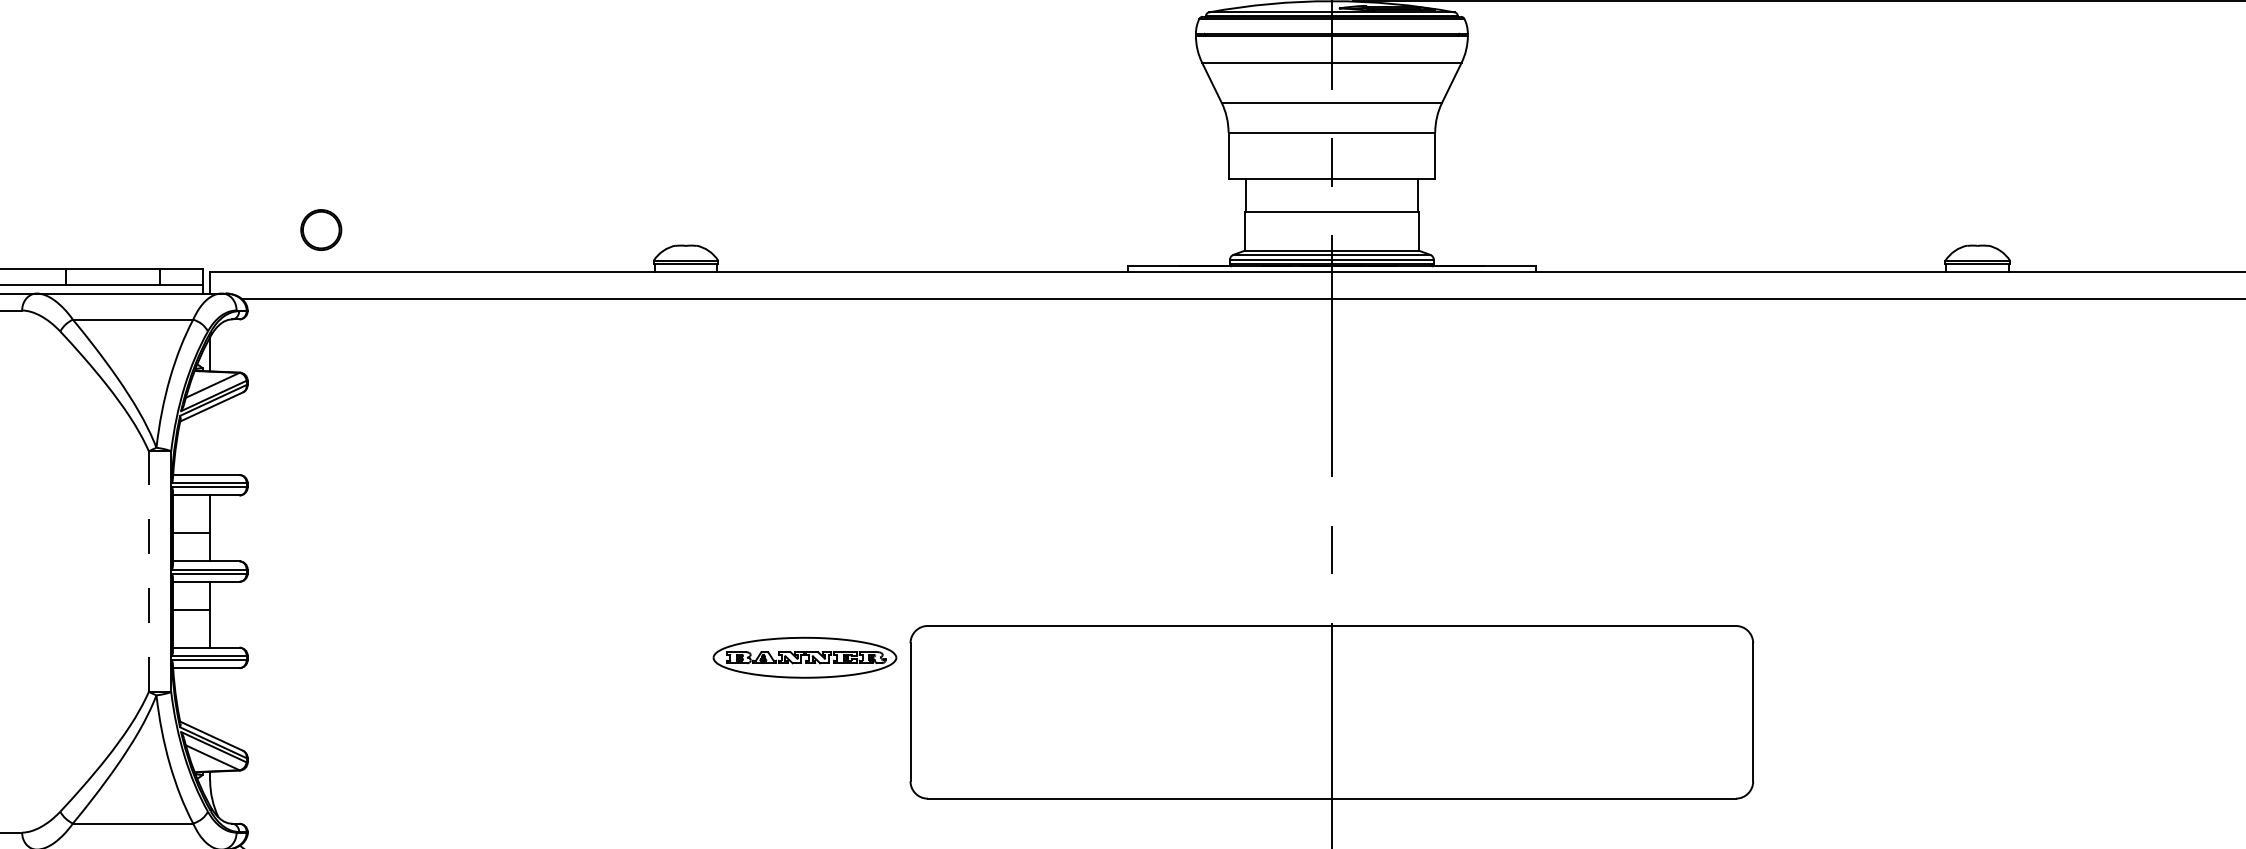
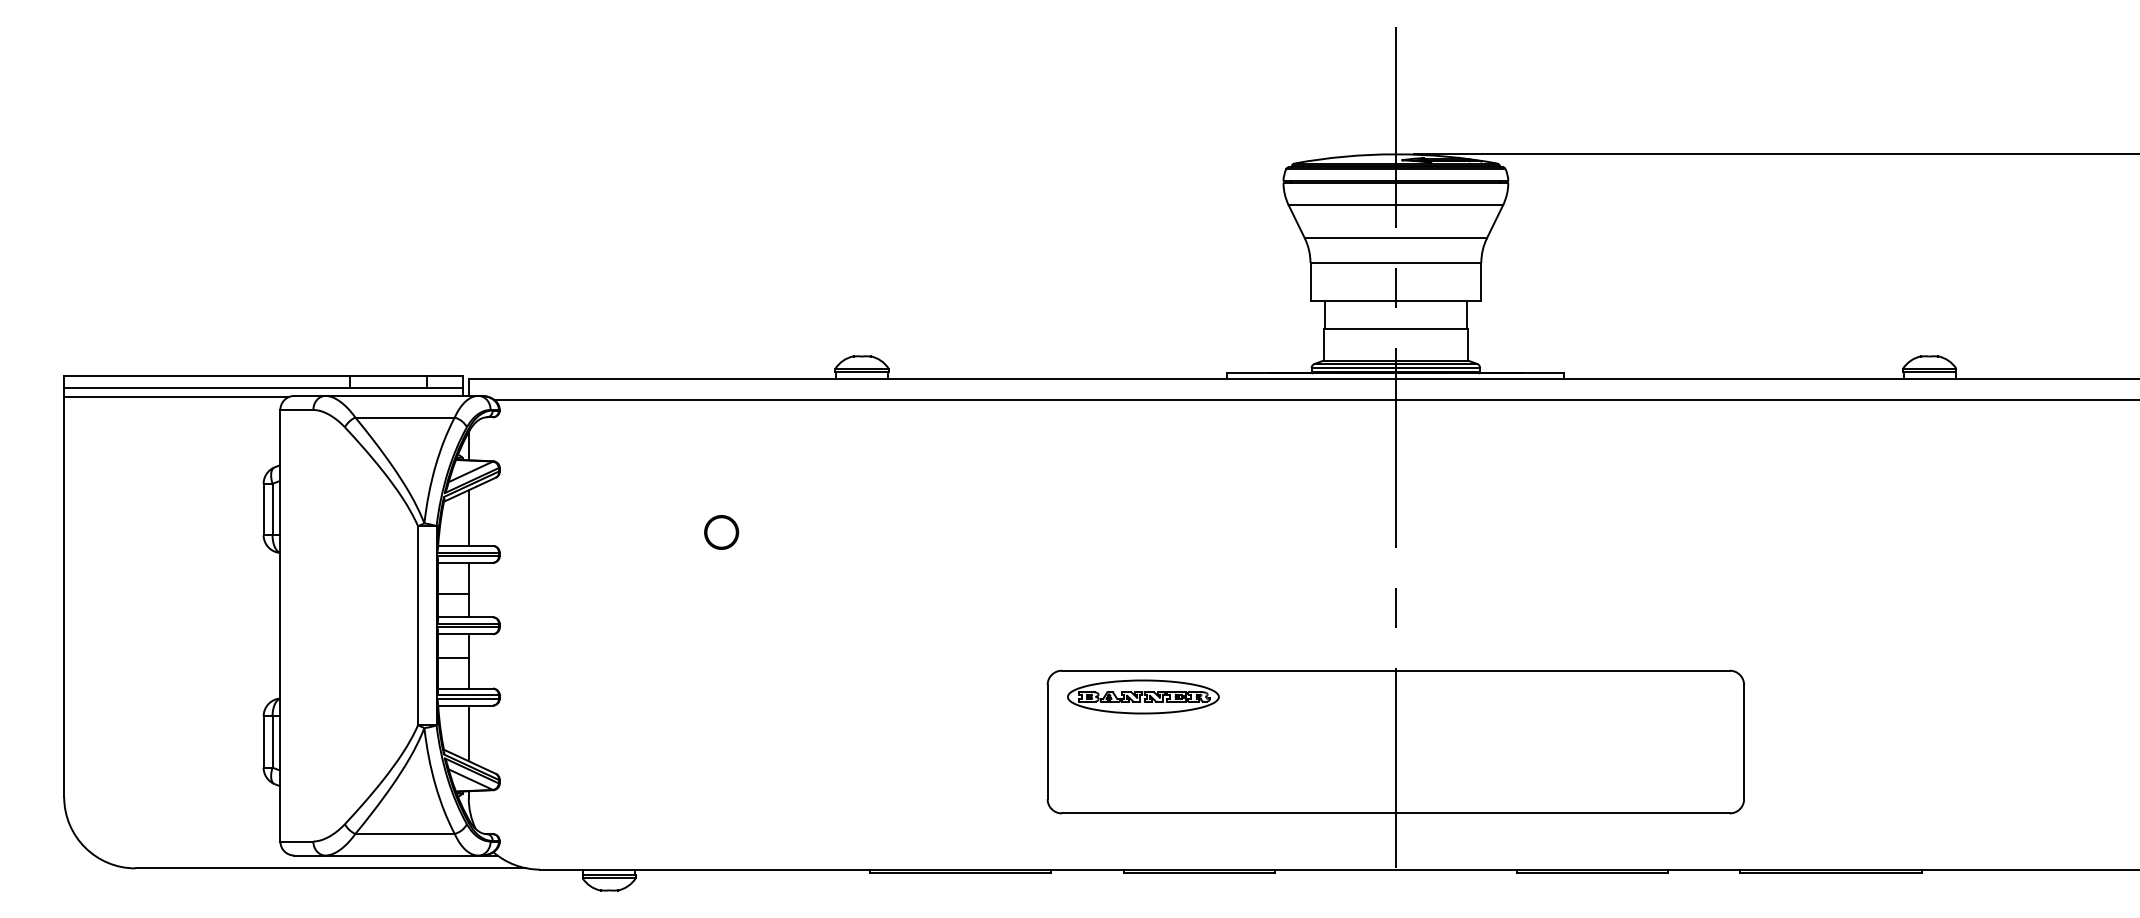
part: (321, 230) -> (721, 532), moved
line: (209, 440) -> (468, 517), added
line: (149, 571) -> (418, 625), dashed -> solid
part: (805, 657) -> (1143, 696), moved
line: (209, 701) -> (468, 733), added

